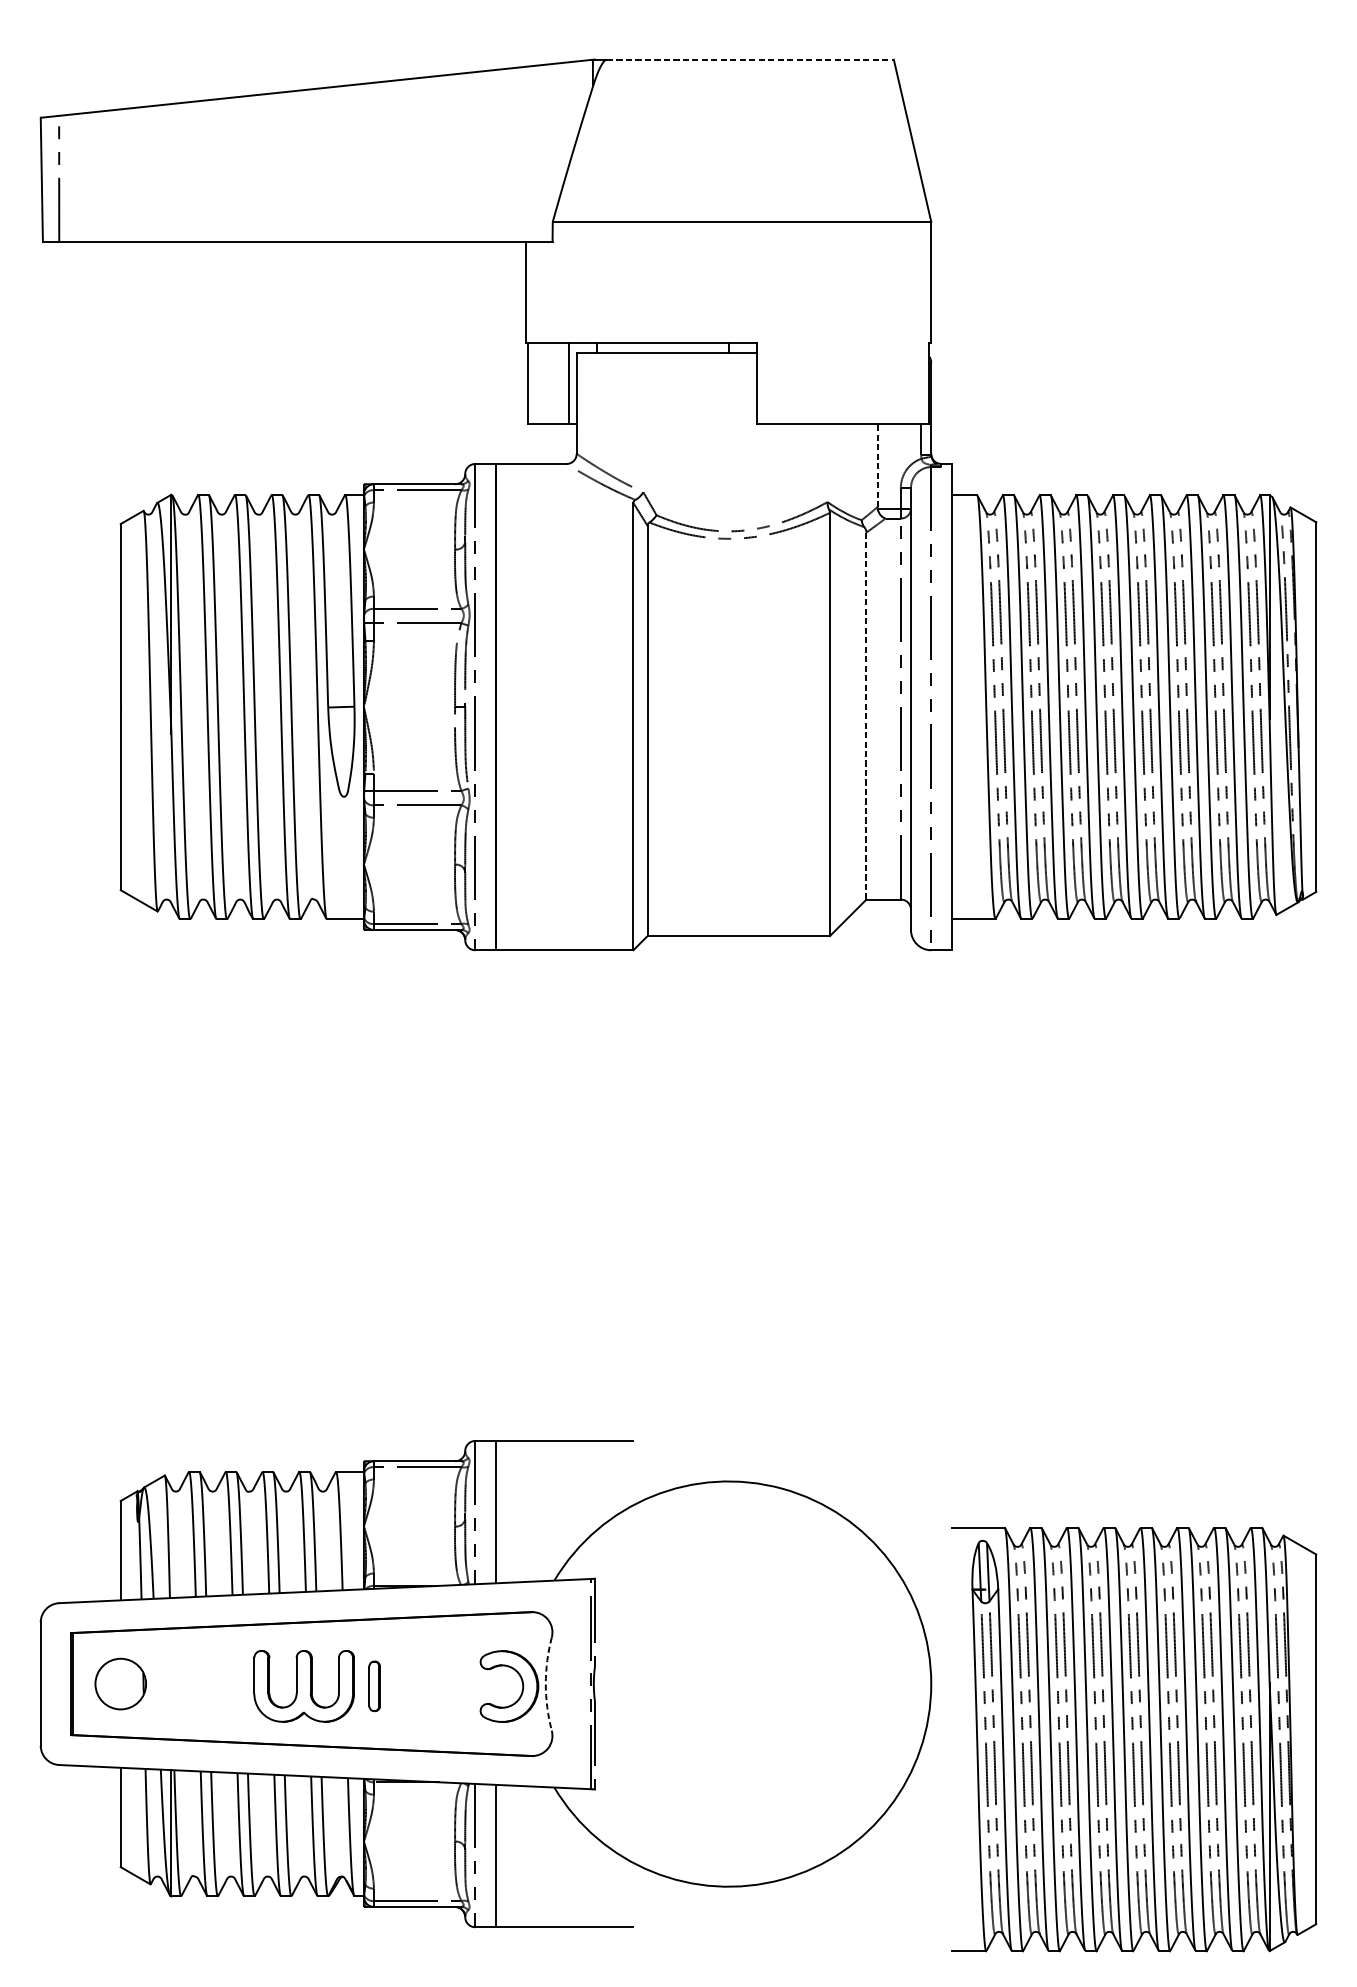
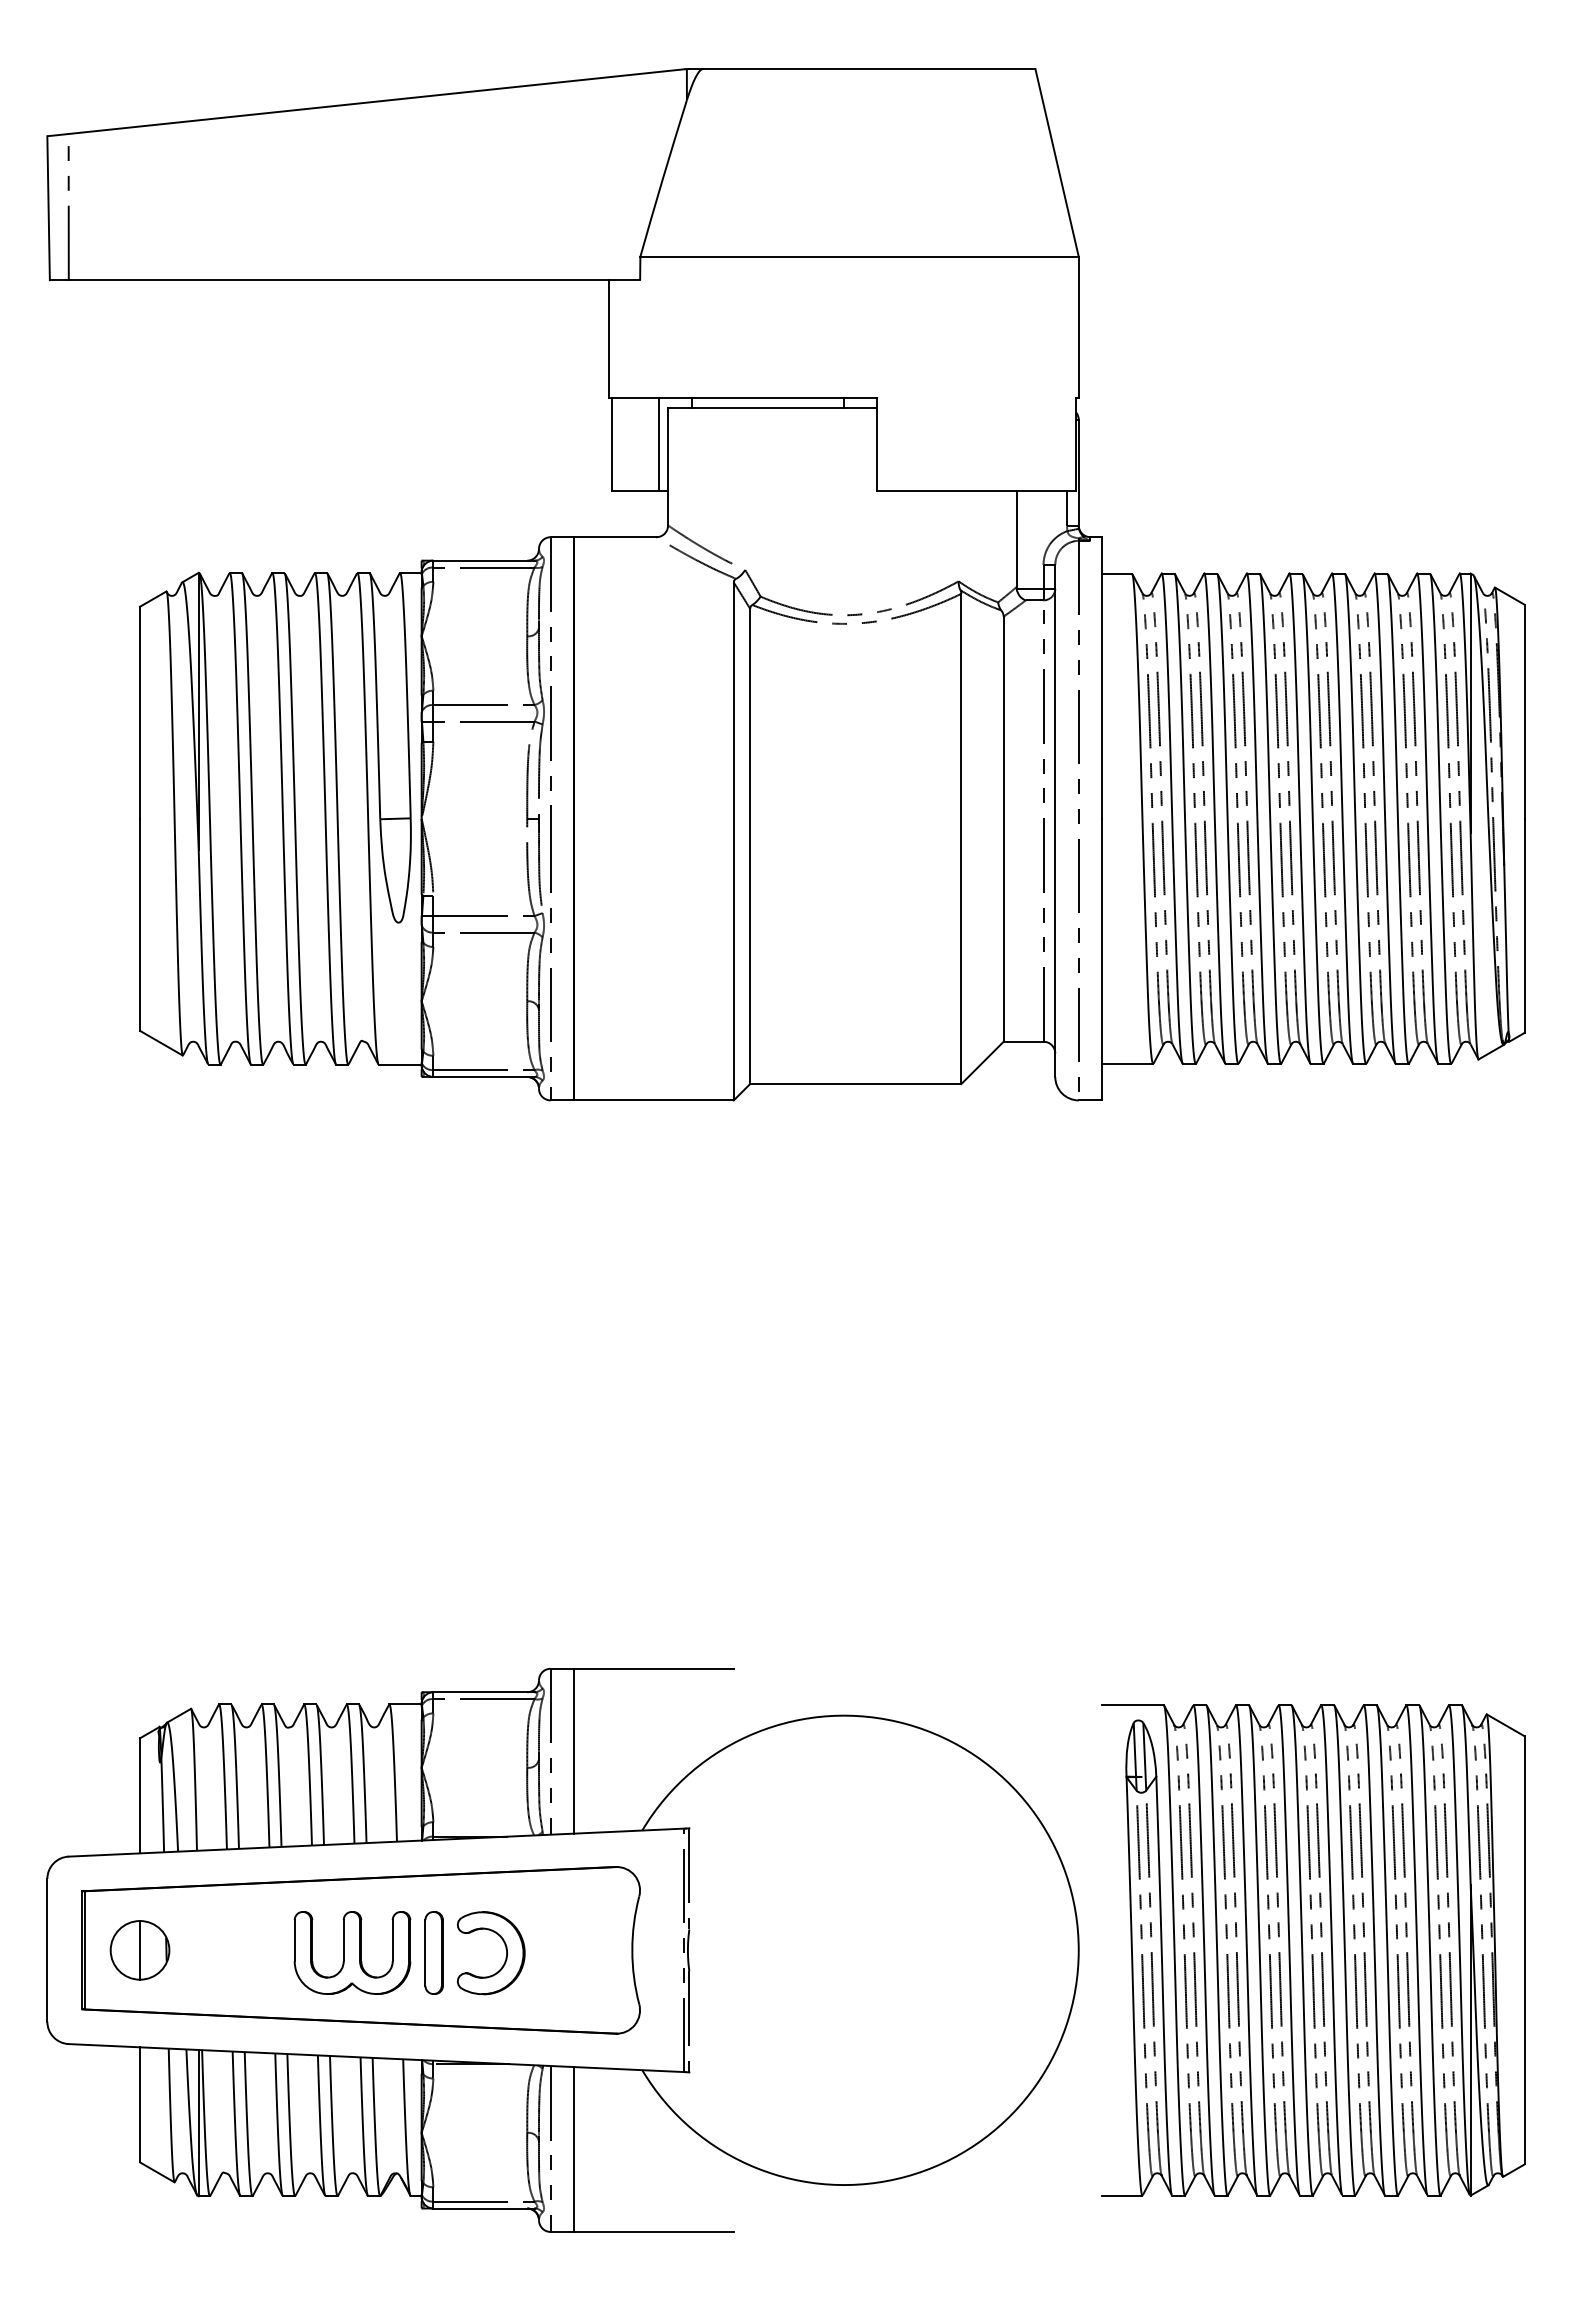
line: (750, 60) -> (869, 69), dashed -> solid
line: (877, 465) -> (1016, 539), dashed -> solid
line: (866, 716) -> (1003, 829), dashed -> solid
part: (521, 1683) -> (505, 1949), moved
line: (121, 1684) -> (140, 1950), added
arc: (545, 1684) -> (632, 1950), dashed -> solid
part: (374, 1685) -> (433, 1952), size x1.43
part: (1133, 1739) -> (1313, 1950), moved

